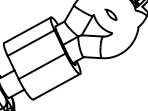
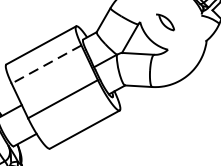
line: (31, 43) -> (47, 65), solid -> dashed

